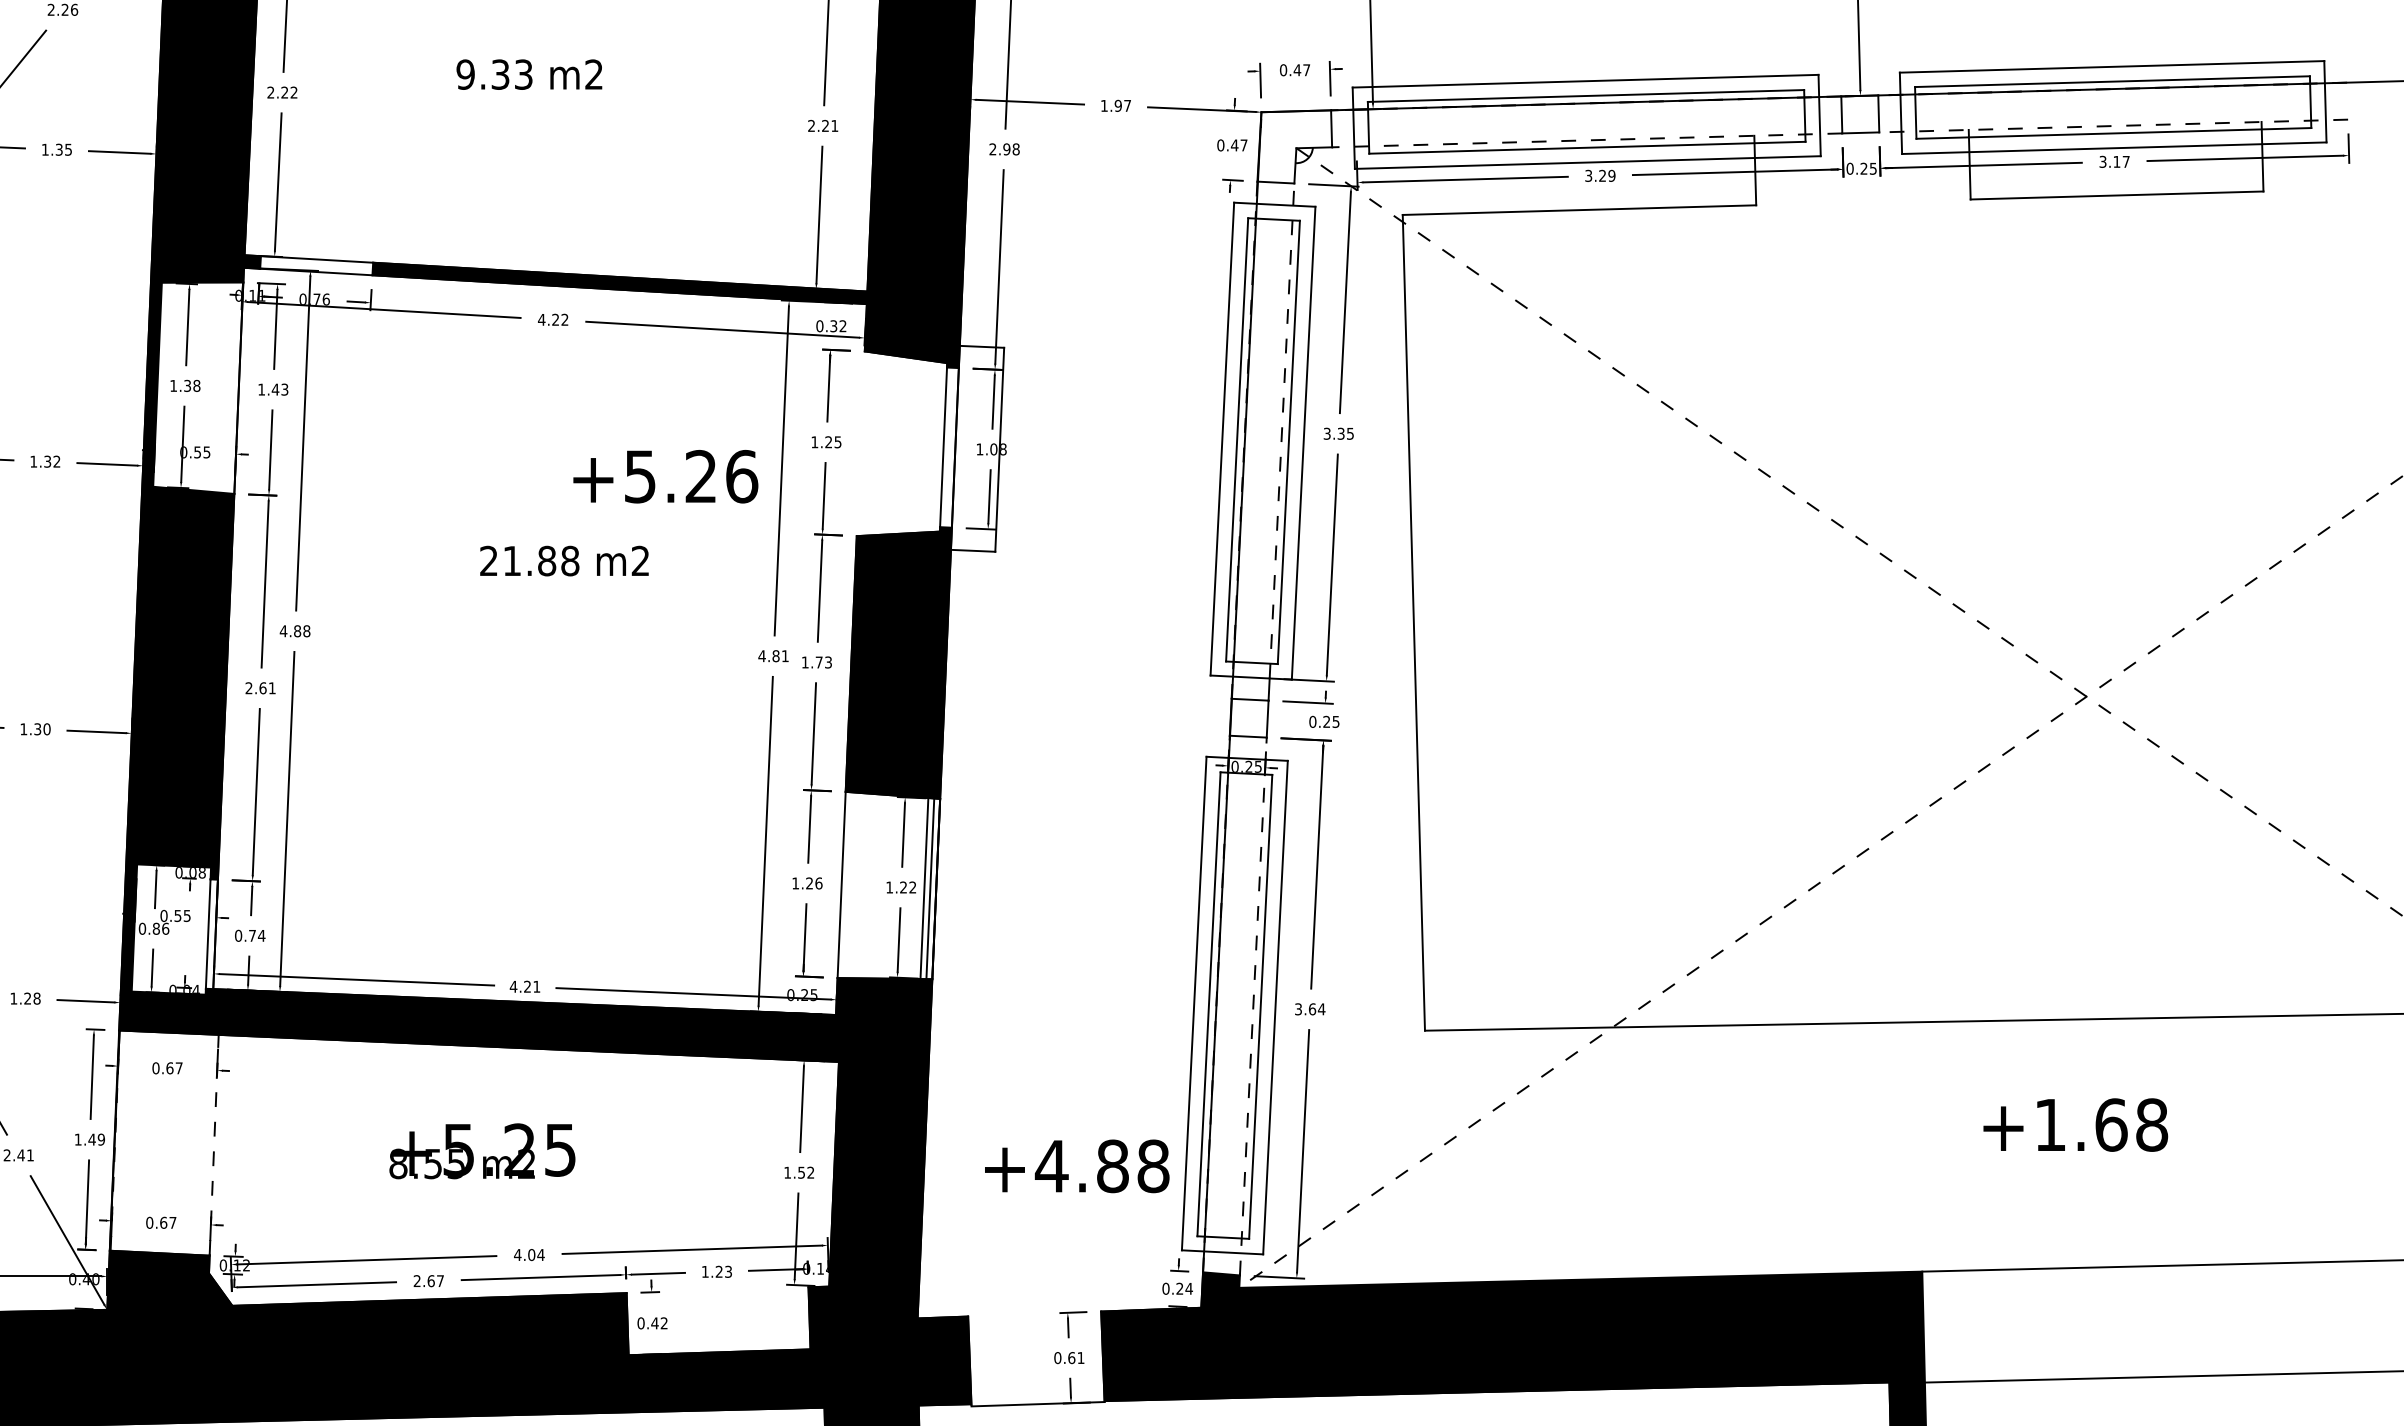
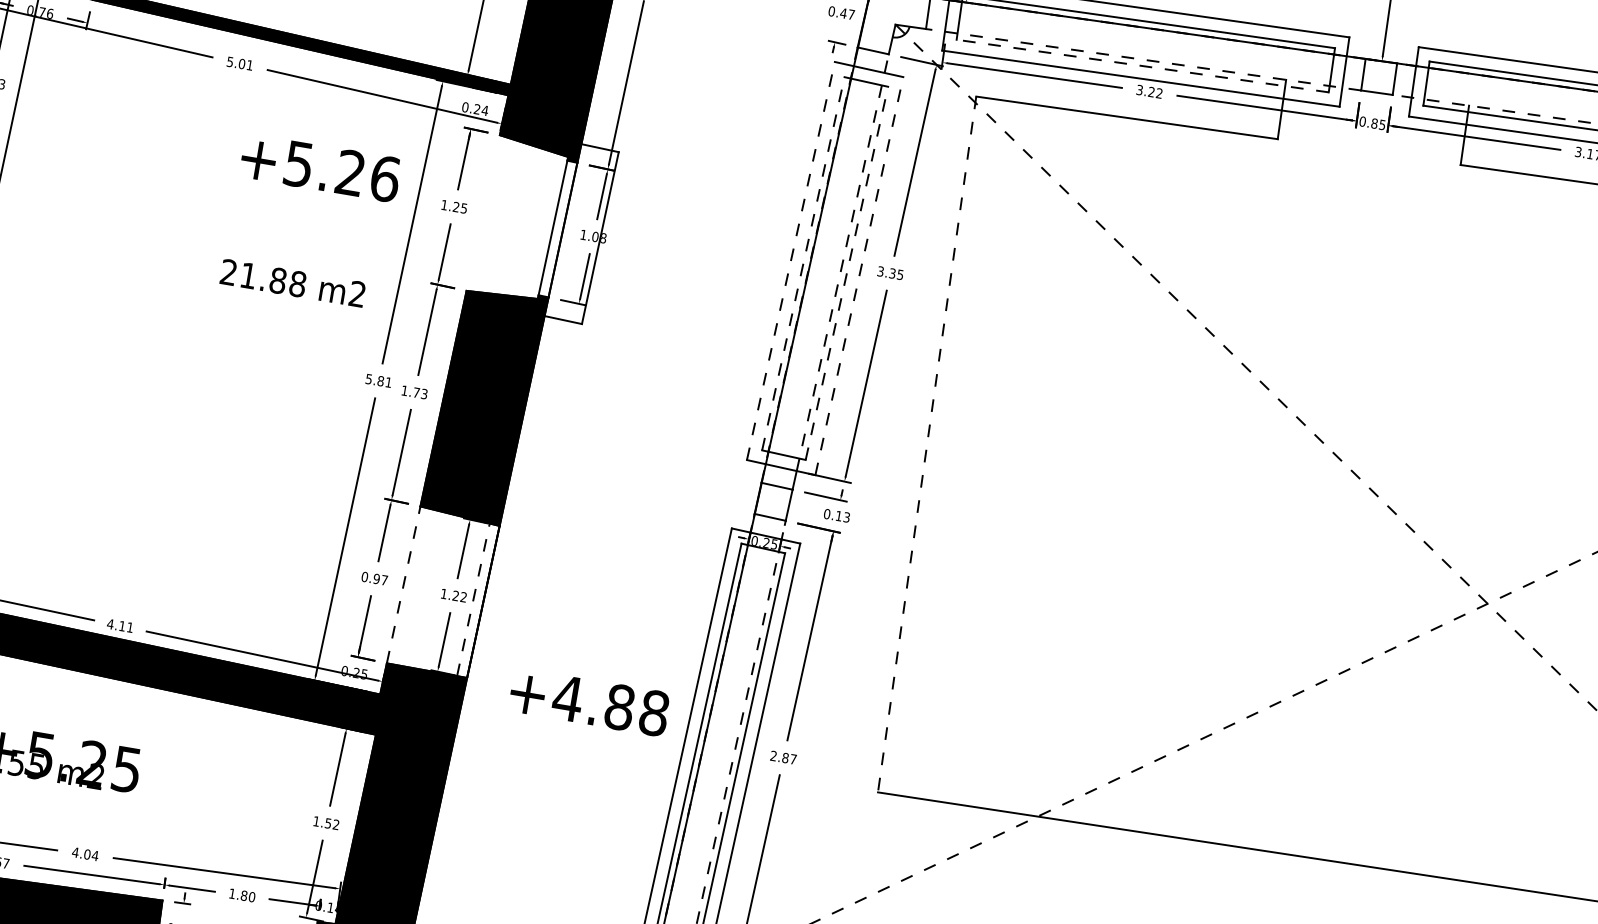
line: (1586, 147) -> (1141, 65), solid -> dashed
text: (1863, 168) -> (1374, 123), 0.25 -> 0.85
text: (1611, 175) -> (1159, 93), 3.29 -> 3.22
text: (553, 319) -> (240, 63), 4.22 -> 5.01
text: (838, 326) -> (481, 110), 0.32 -> 0.24
line: (1222, 439) -> (790, 261), solid -> dashed
line: (1237, 439) -> (803, 263), solid -> dashed
line: (1288, 442) -> (846, 273), solid -> dashed
line: (1303, 443) -> (859, 276), solid -> dashed
text: (665, 476) -> (320, 167), moved
text: (564, 560) -> (293, 282), moved
line: (1413, 623) -> (926, 445), solid -> dashed
text: (761, 656) -> (368, 379), 4.81 -> 5.81
text: (1331, 721) -> (843, 516), 0.25 -> 0.13
text: (807, 883) -> (374, 578), 1.26 -> 0.97
line: (841, 884) -> (403, 584), solid -> dashed
line: (924, 888) -> (473, 599), solid -> dashed
line: (930, 888) -> (478, 600), removed
text: (527, 986) -> (122, 625), 4.21 -> 4.11
text: (1310, 1009) -> (783, 757), 3.64 -> 2.87
text: (1077, 1166) -> (589, 702), moved
text: (723, 1271) -> (247, 896), 1.23 -> 1.80

